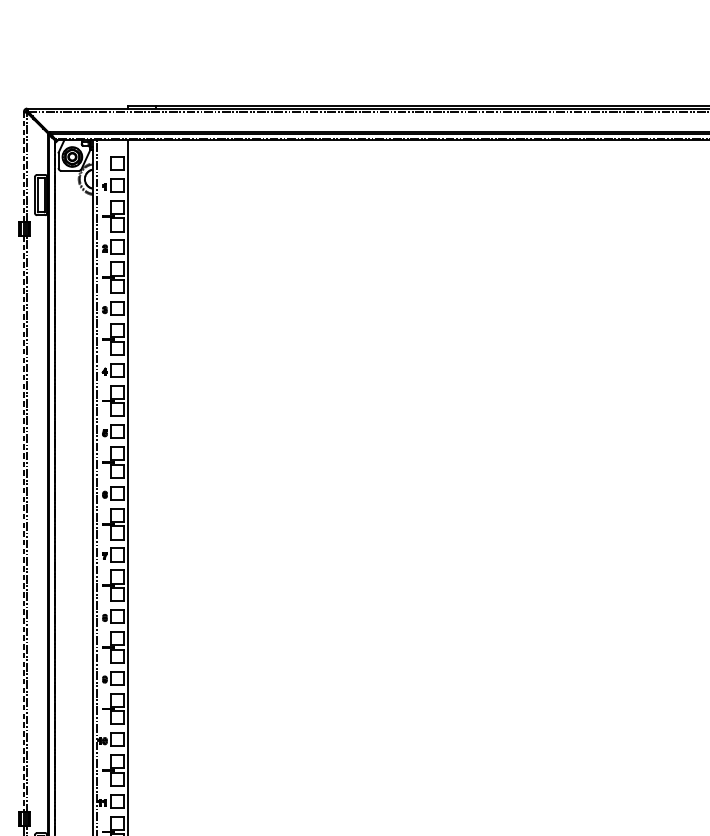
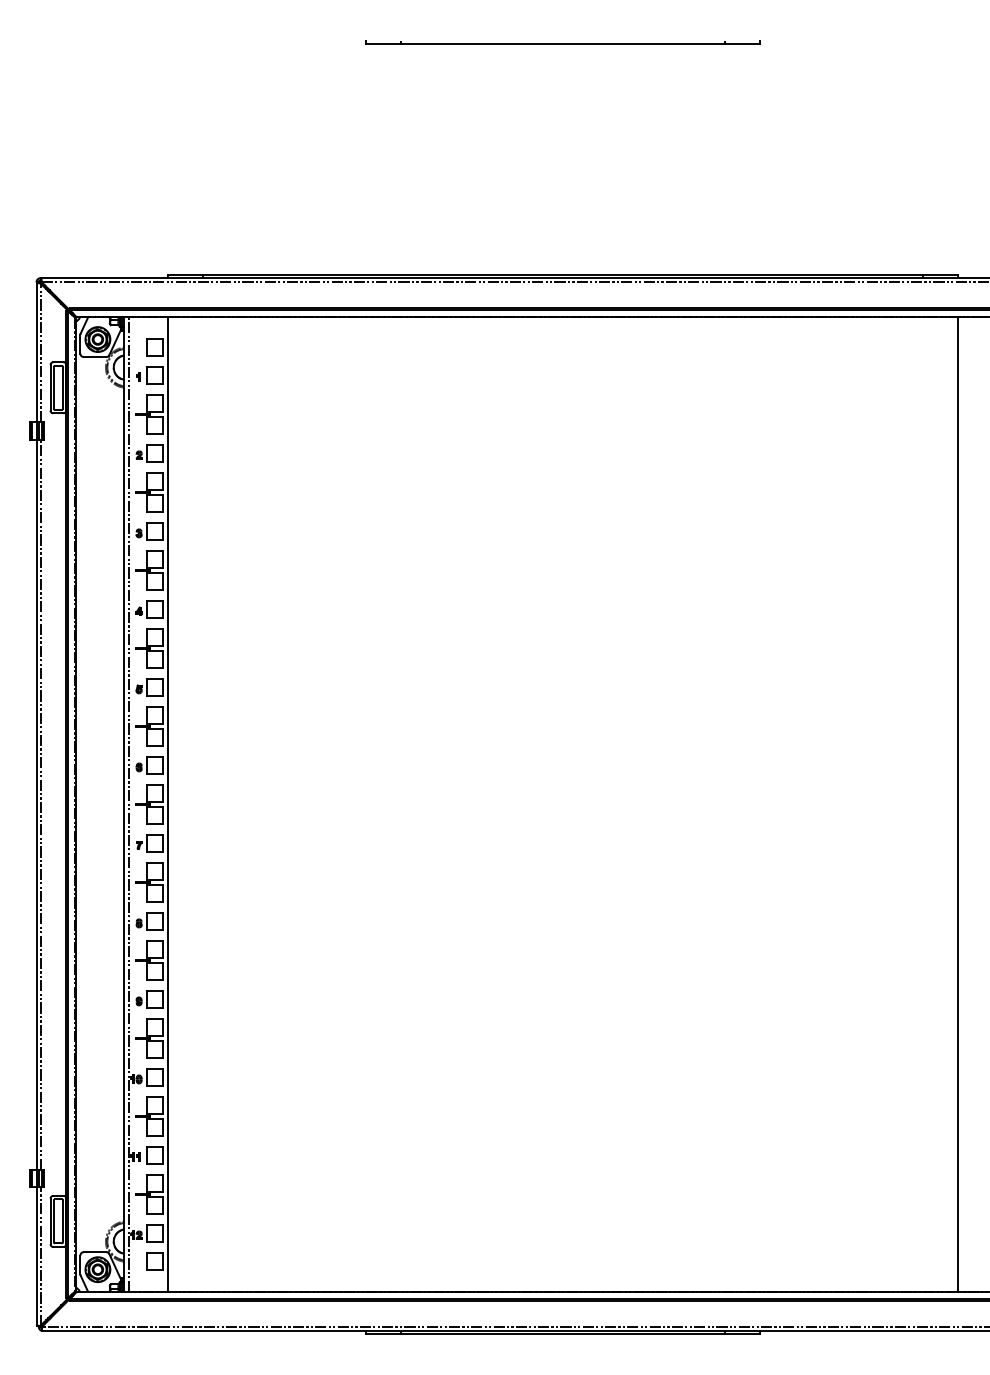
line: (23, 167) -> (36, 352), dashed -> solid
line: (23, 524) -> (36, 805), dashed -> solid

